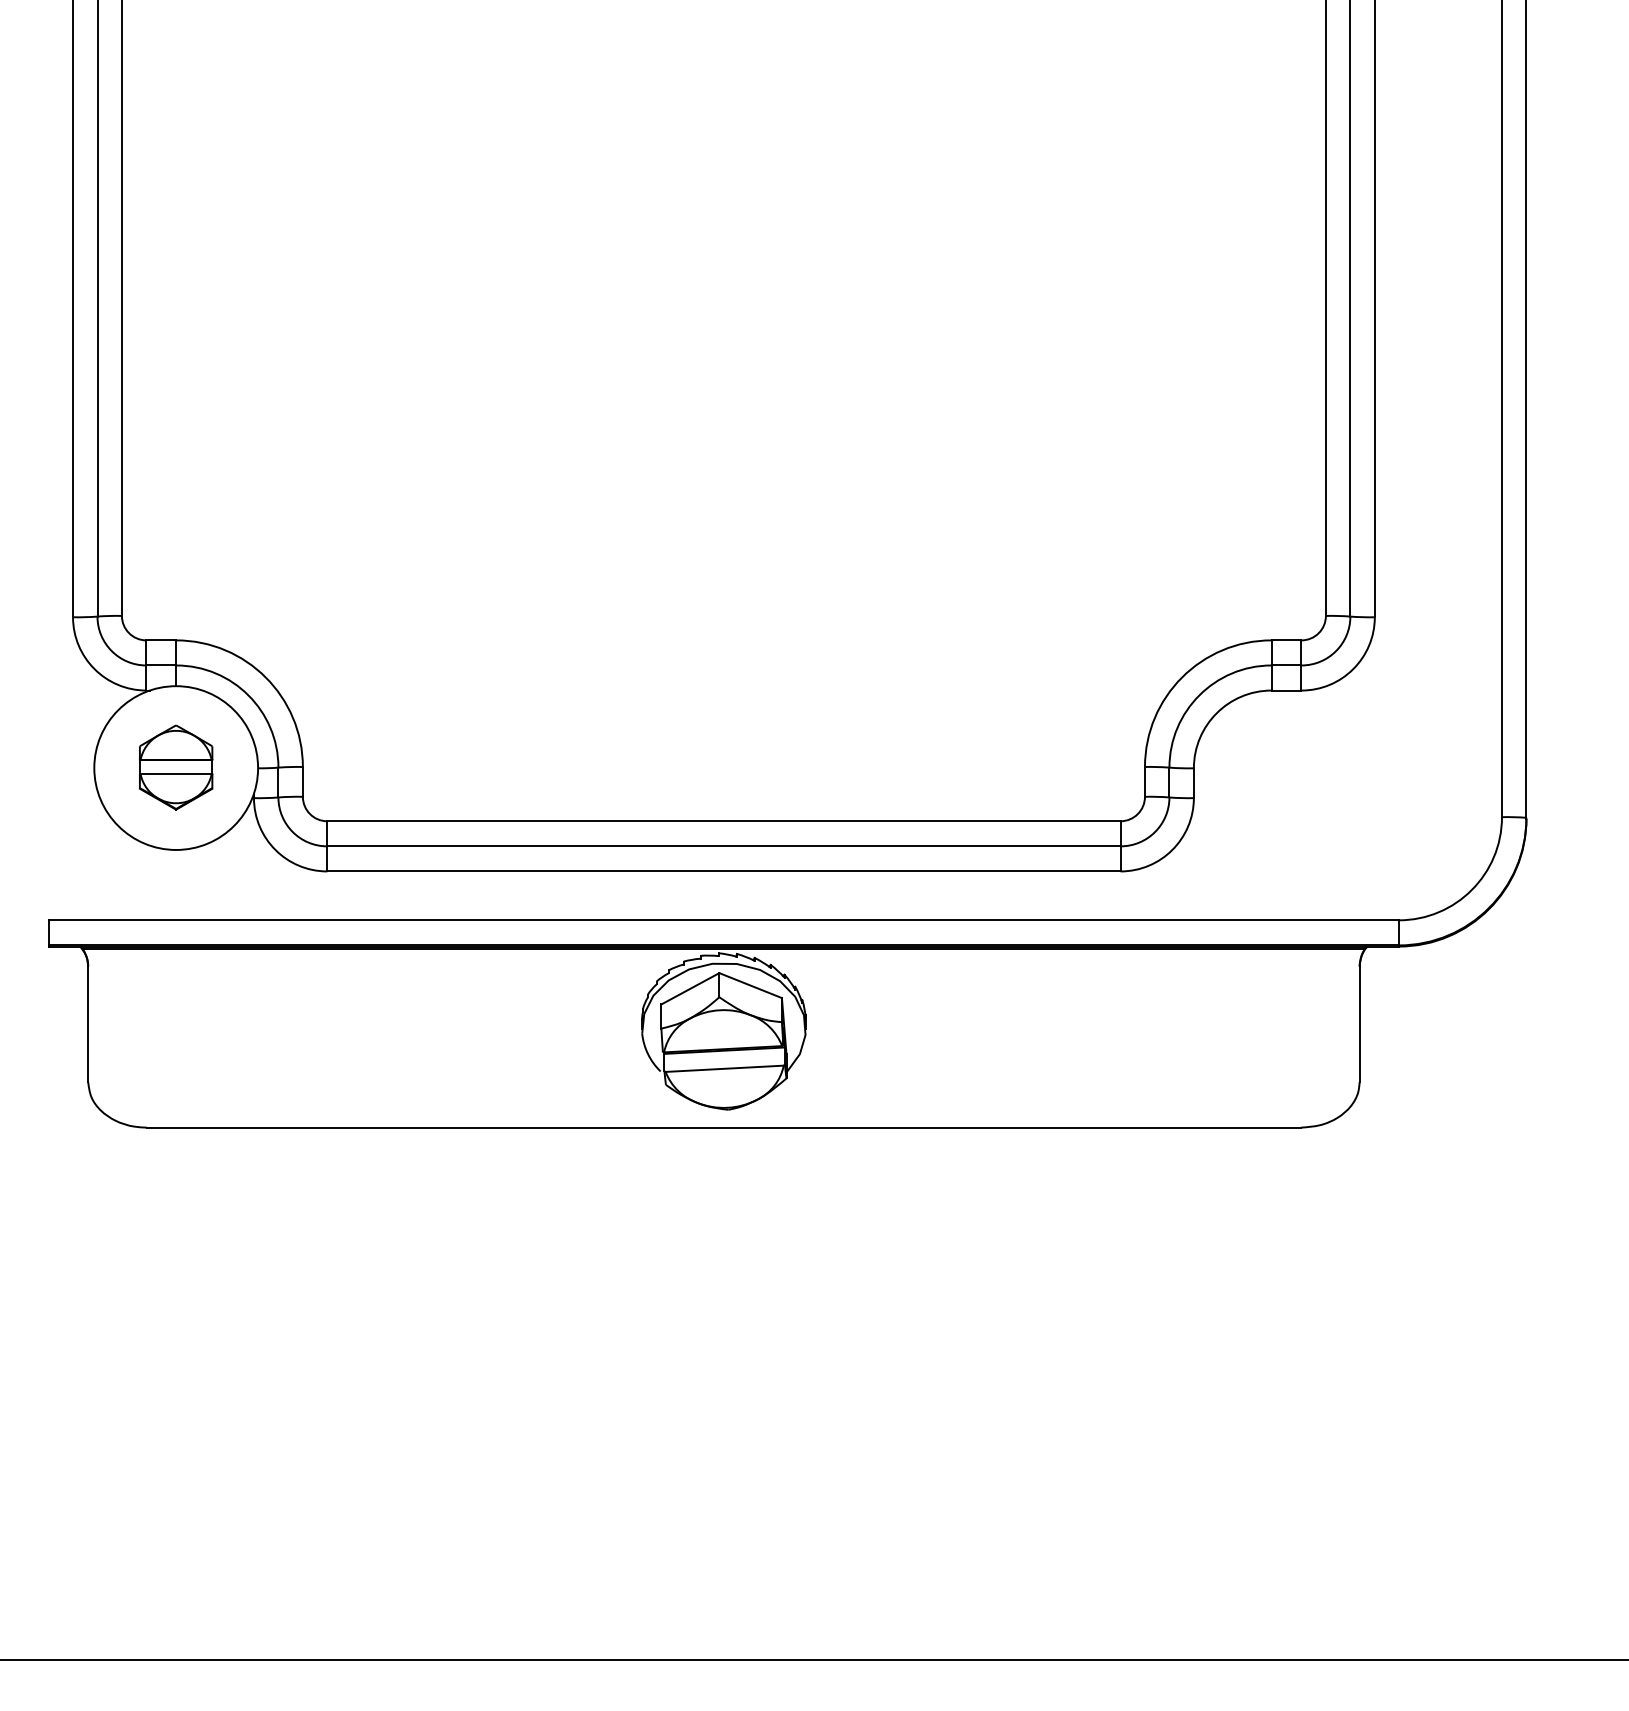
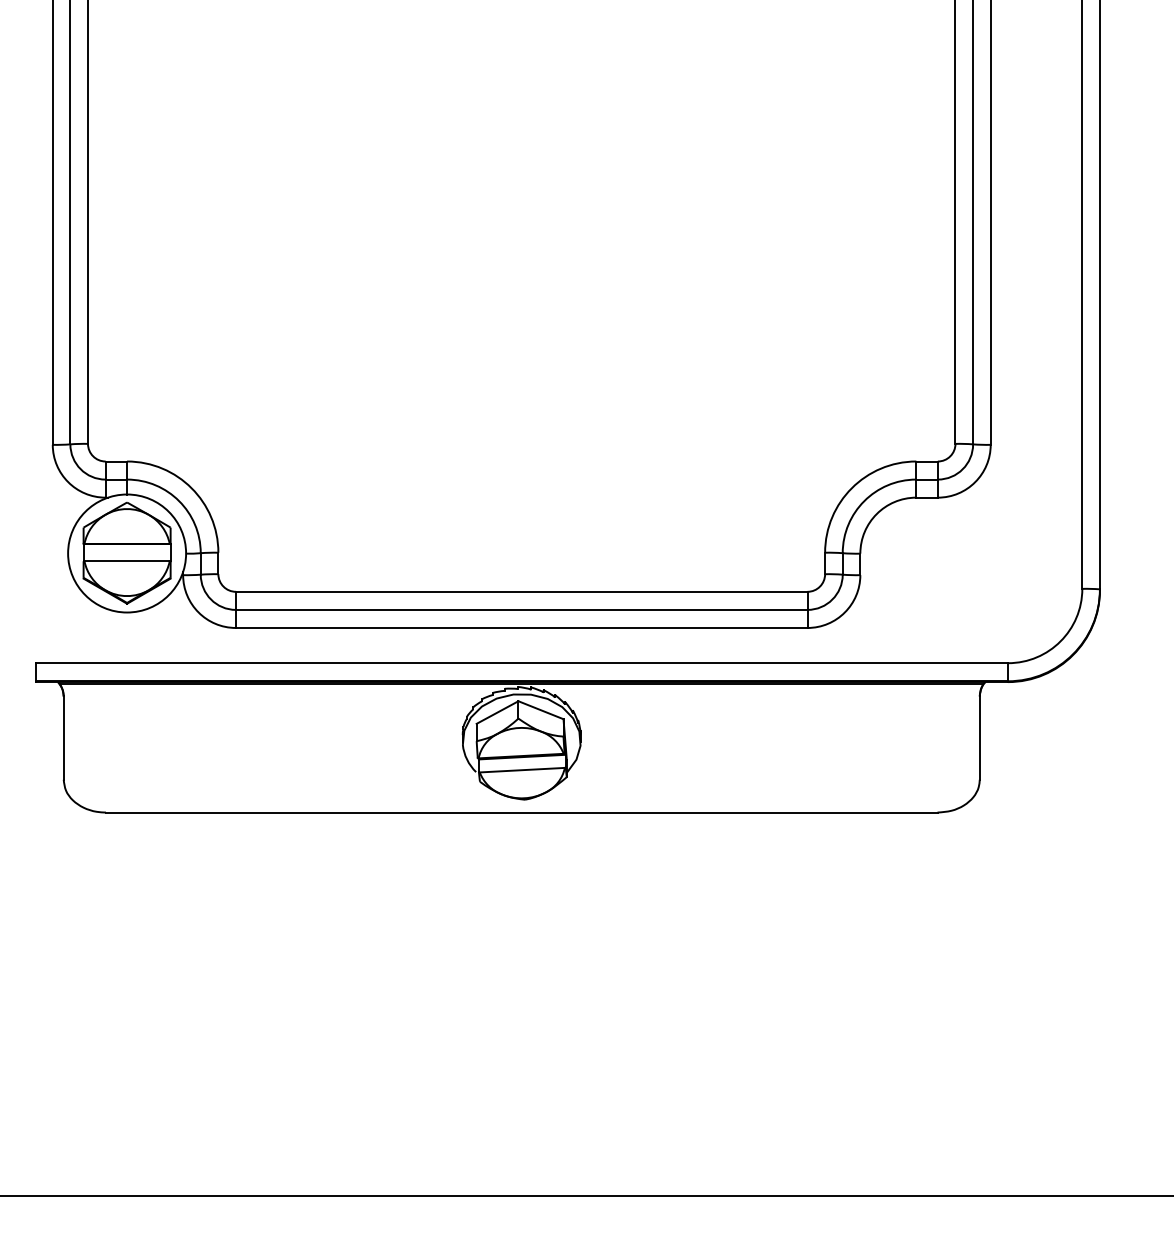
part: (175, 767) -> (126, 553), size x1.67

